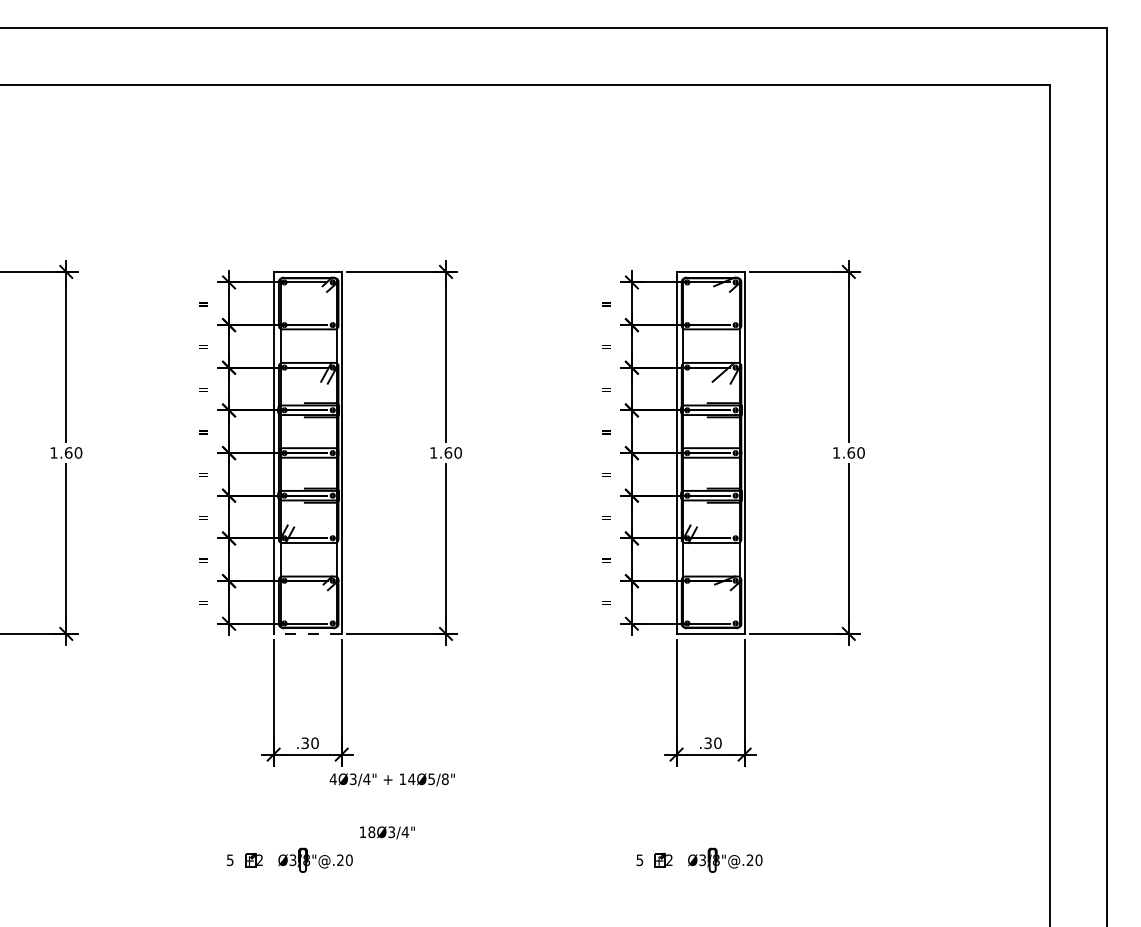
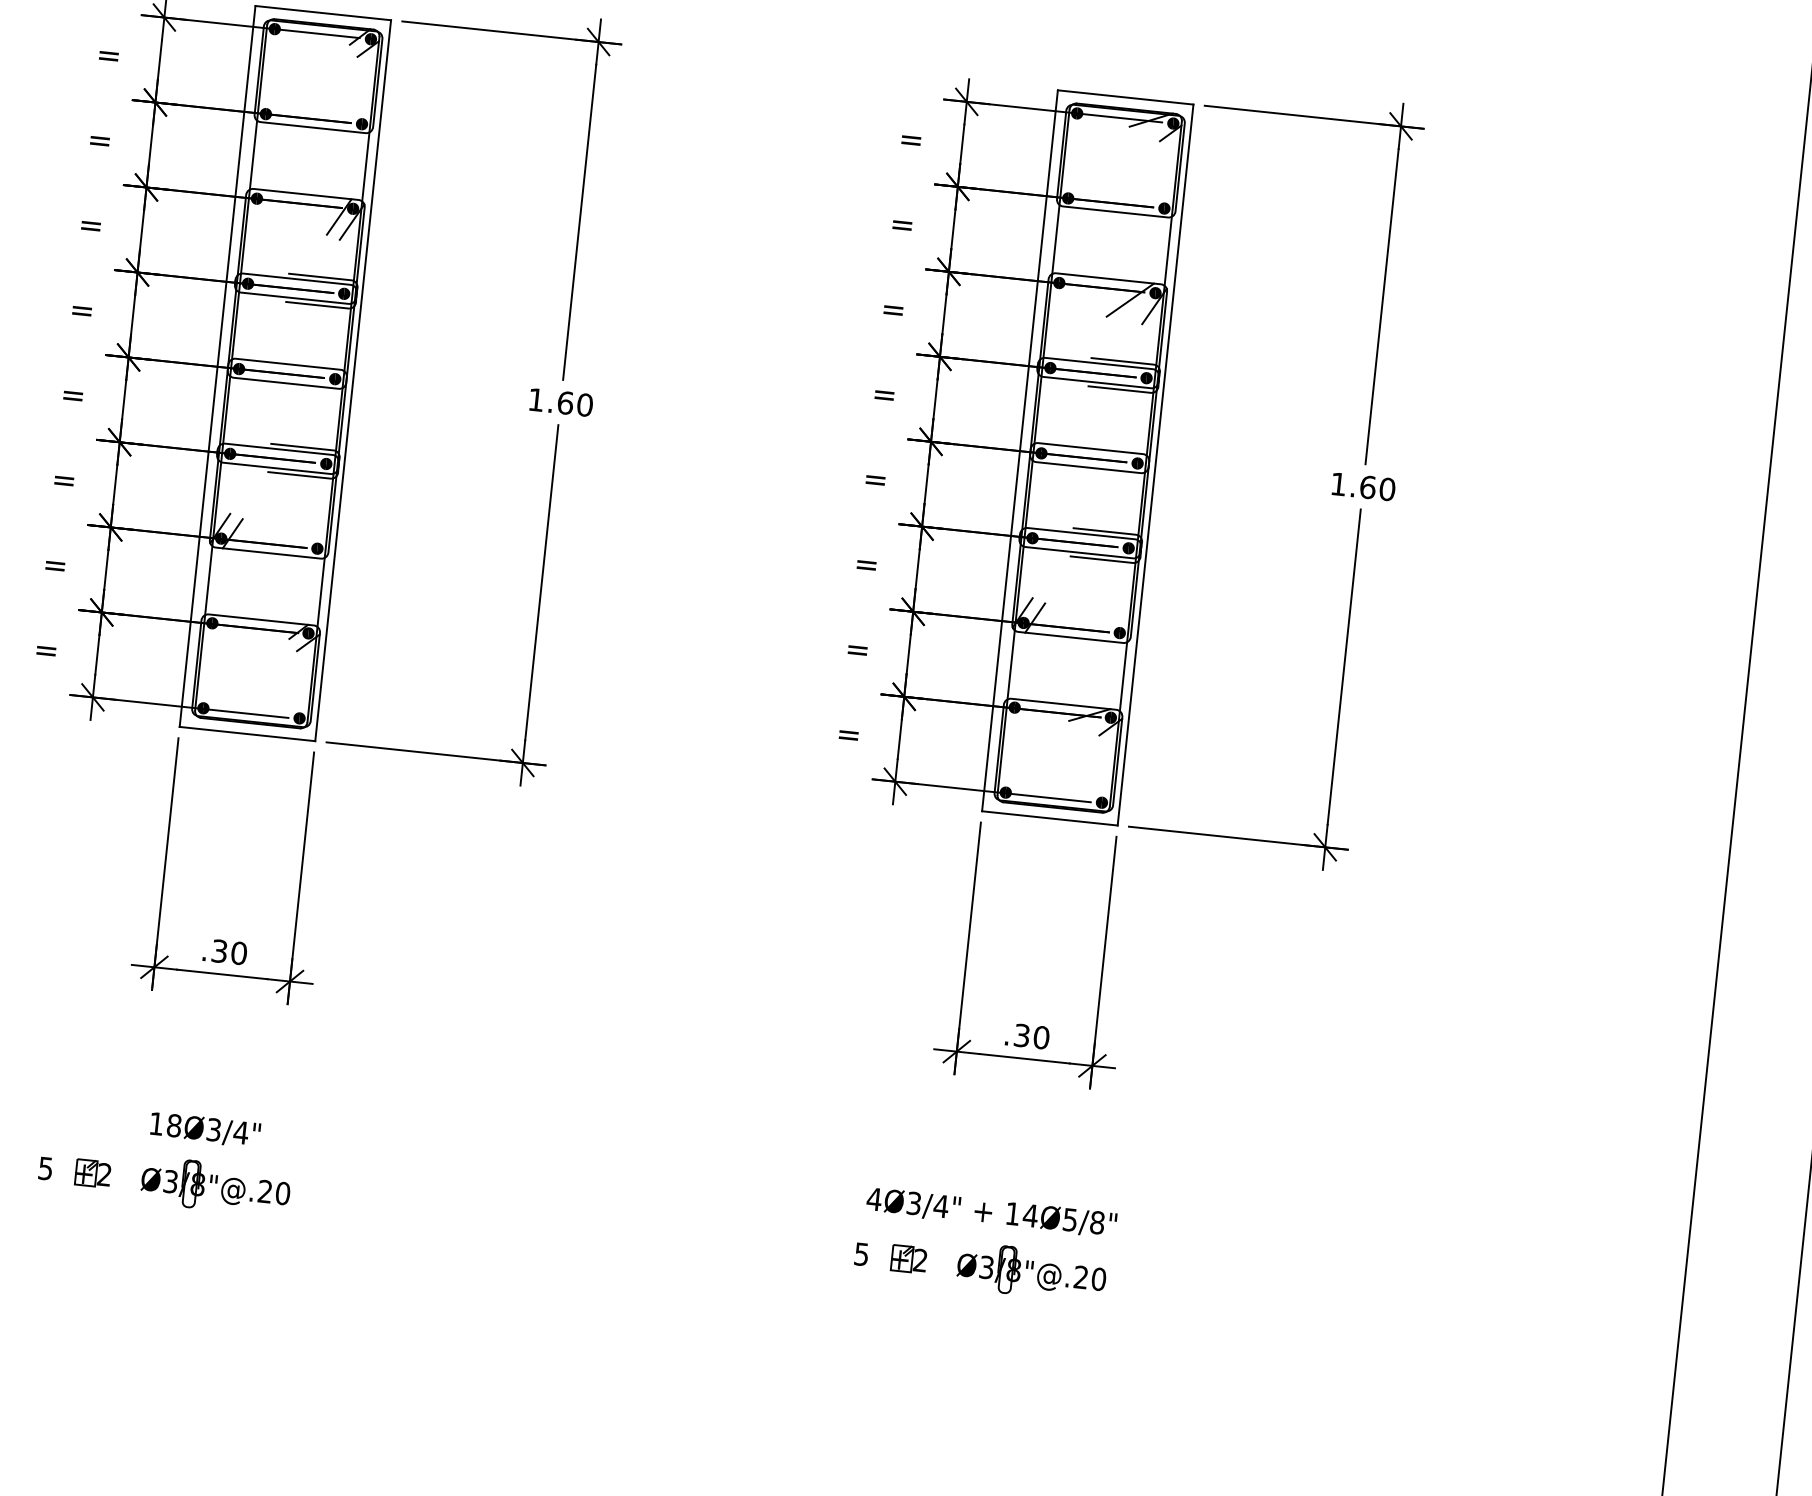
line: (307, 633) -> (247, 733), dashed -> solid
text: (391, 779) -> (990, 1211), moved
text: (387, 832) -> (205, 1129), moved

